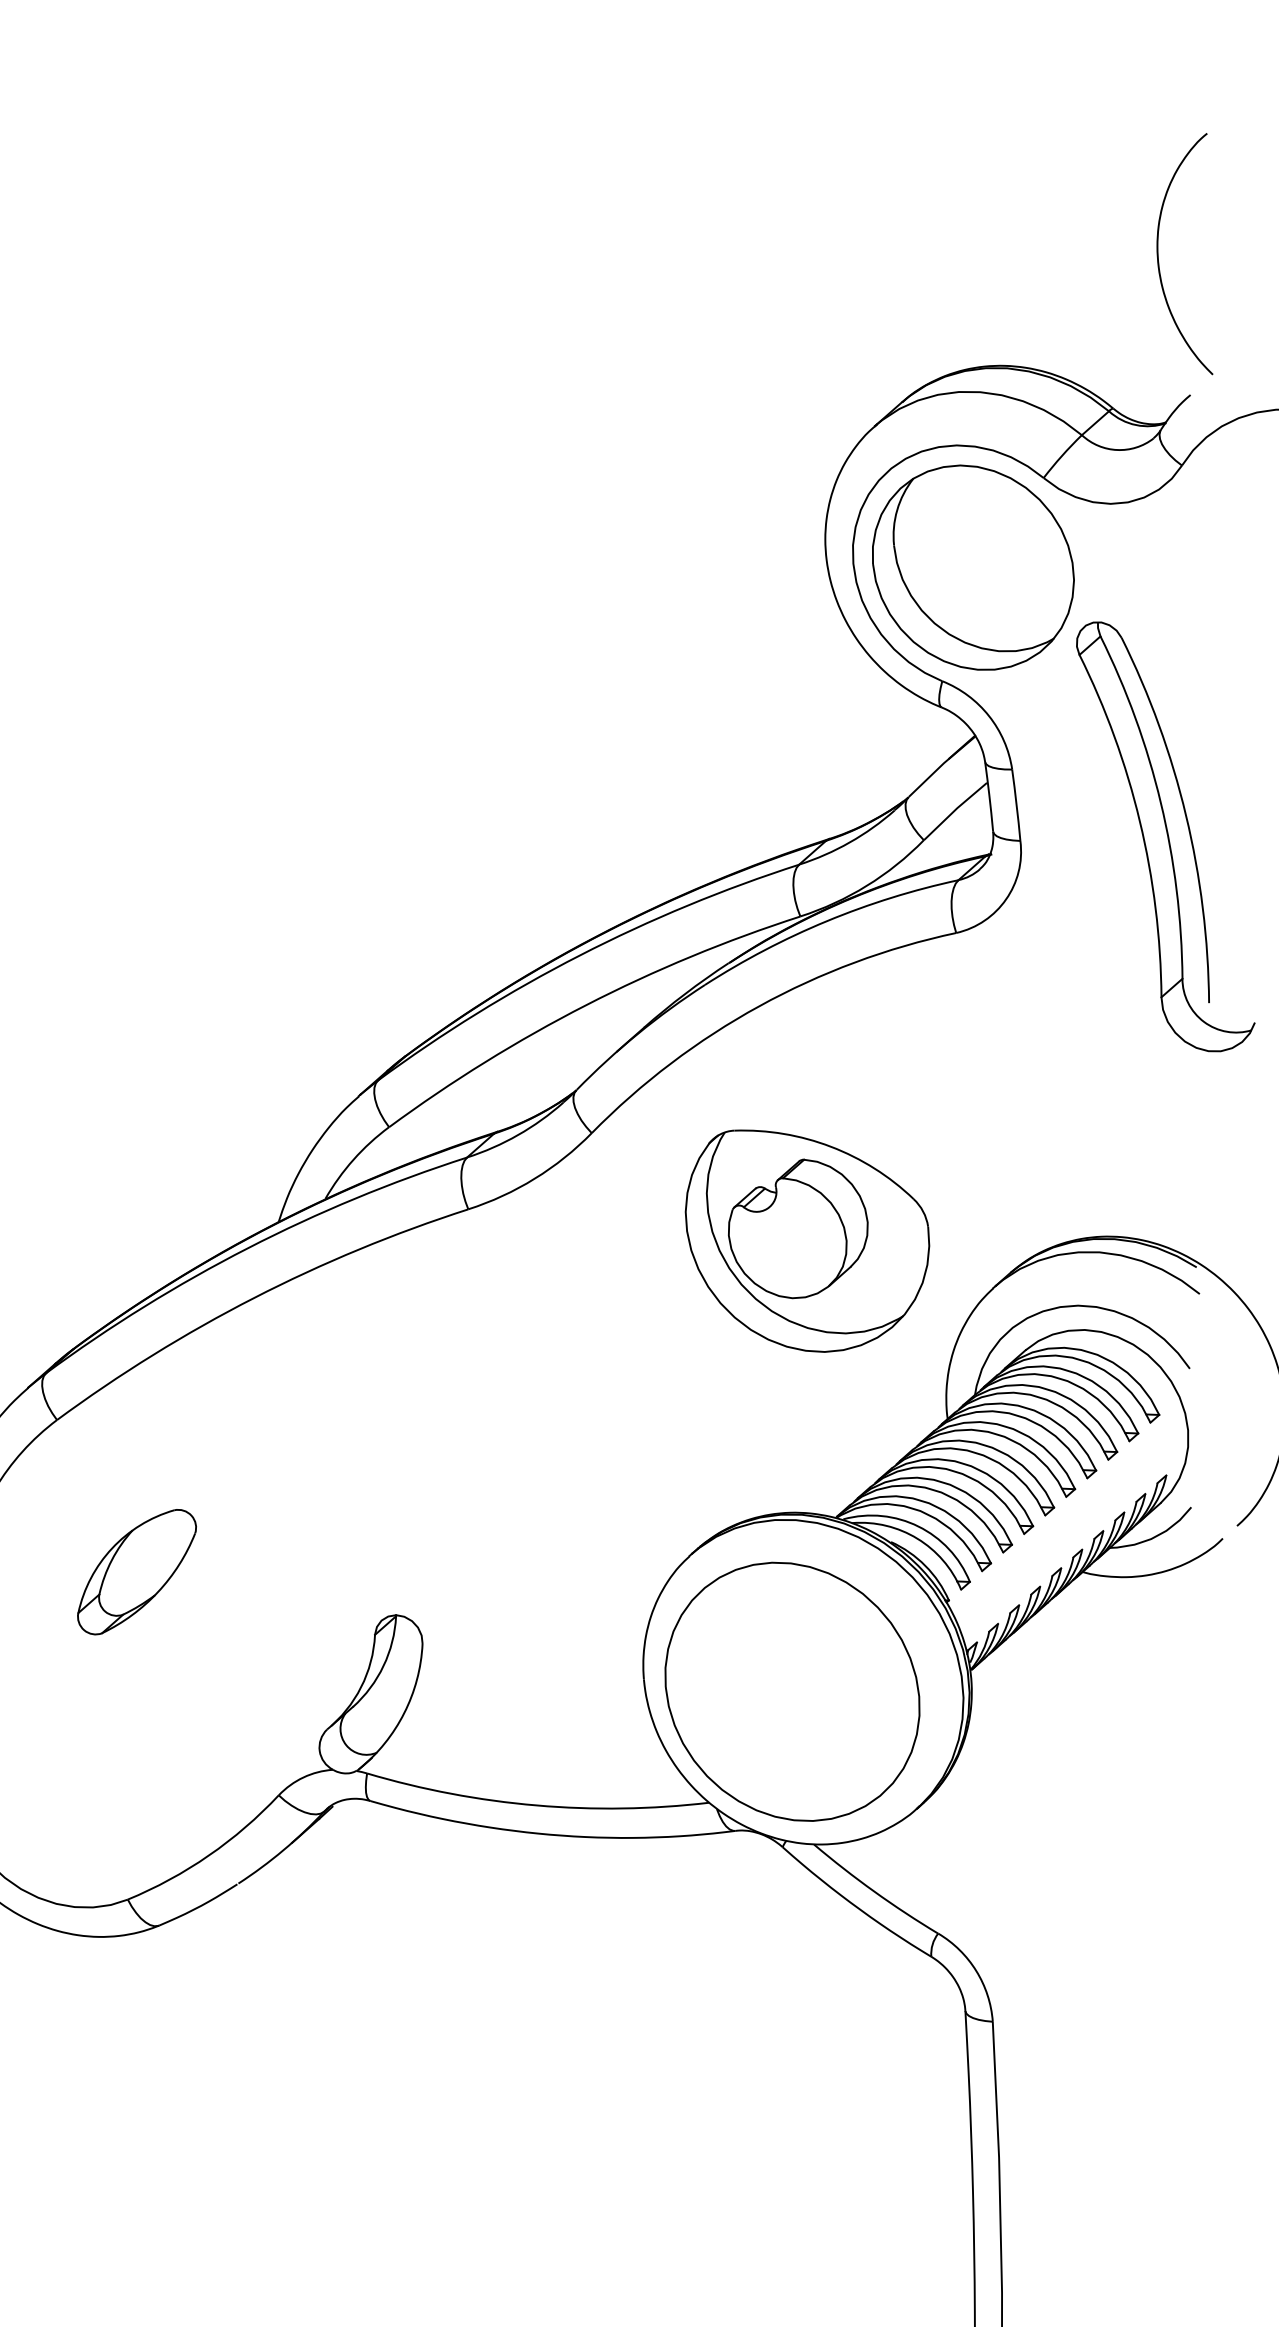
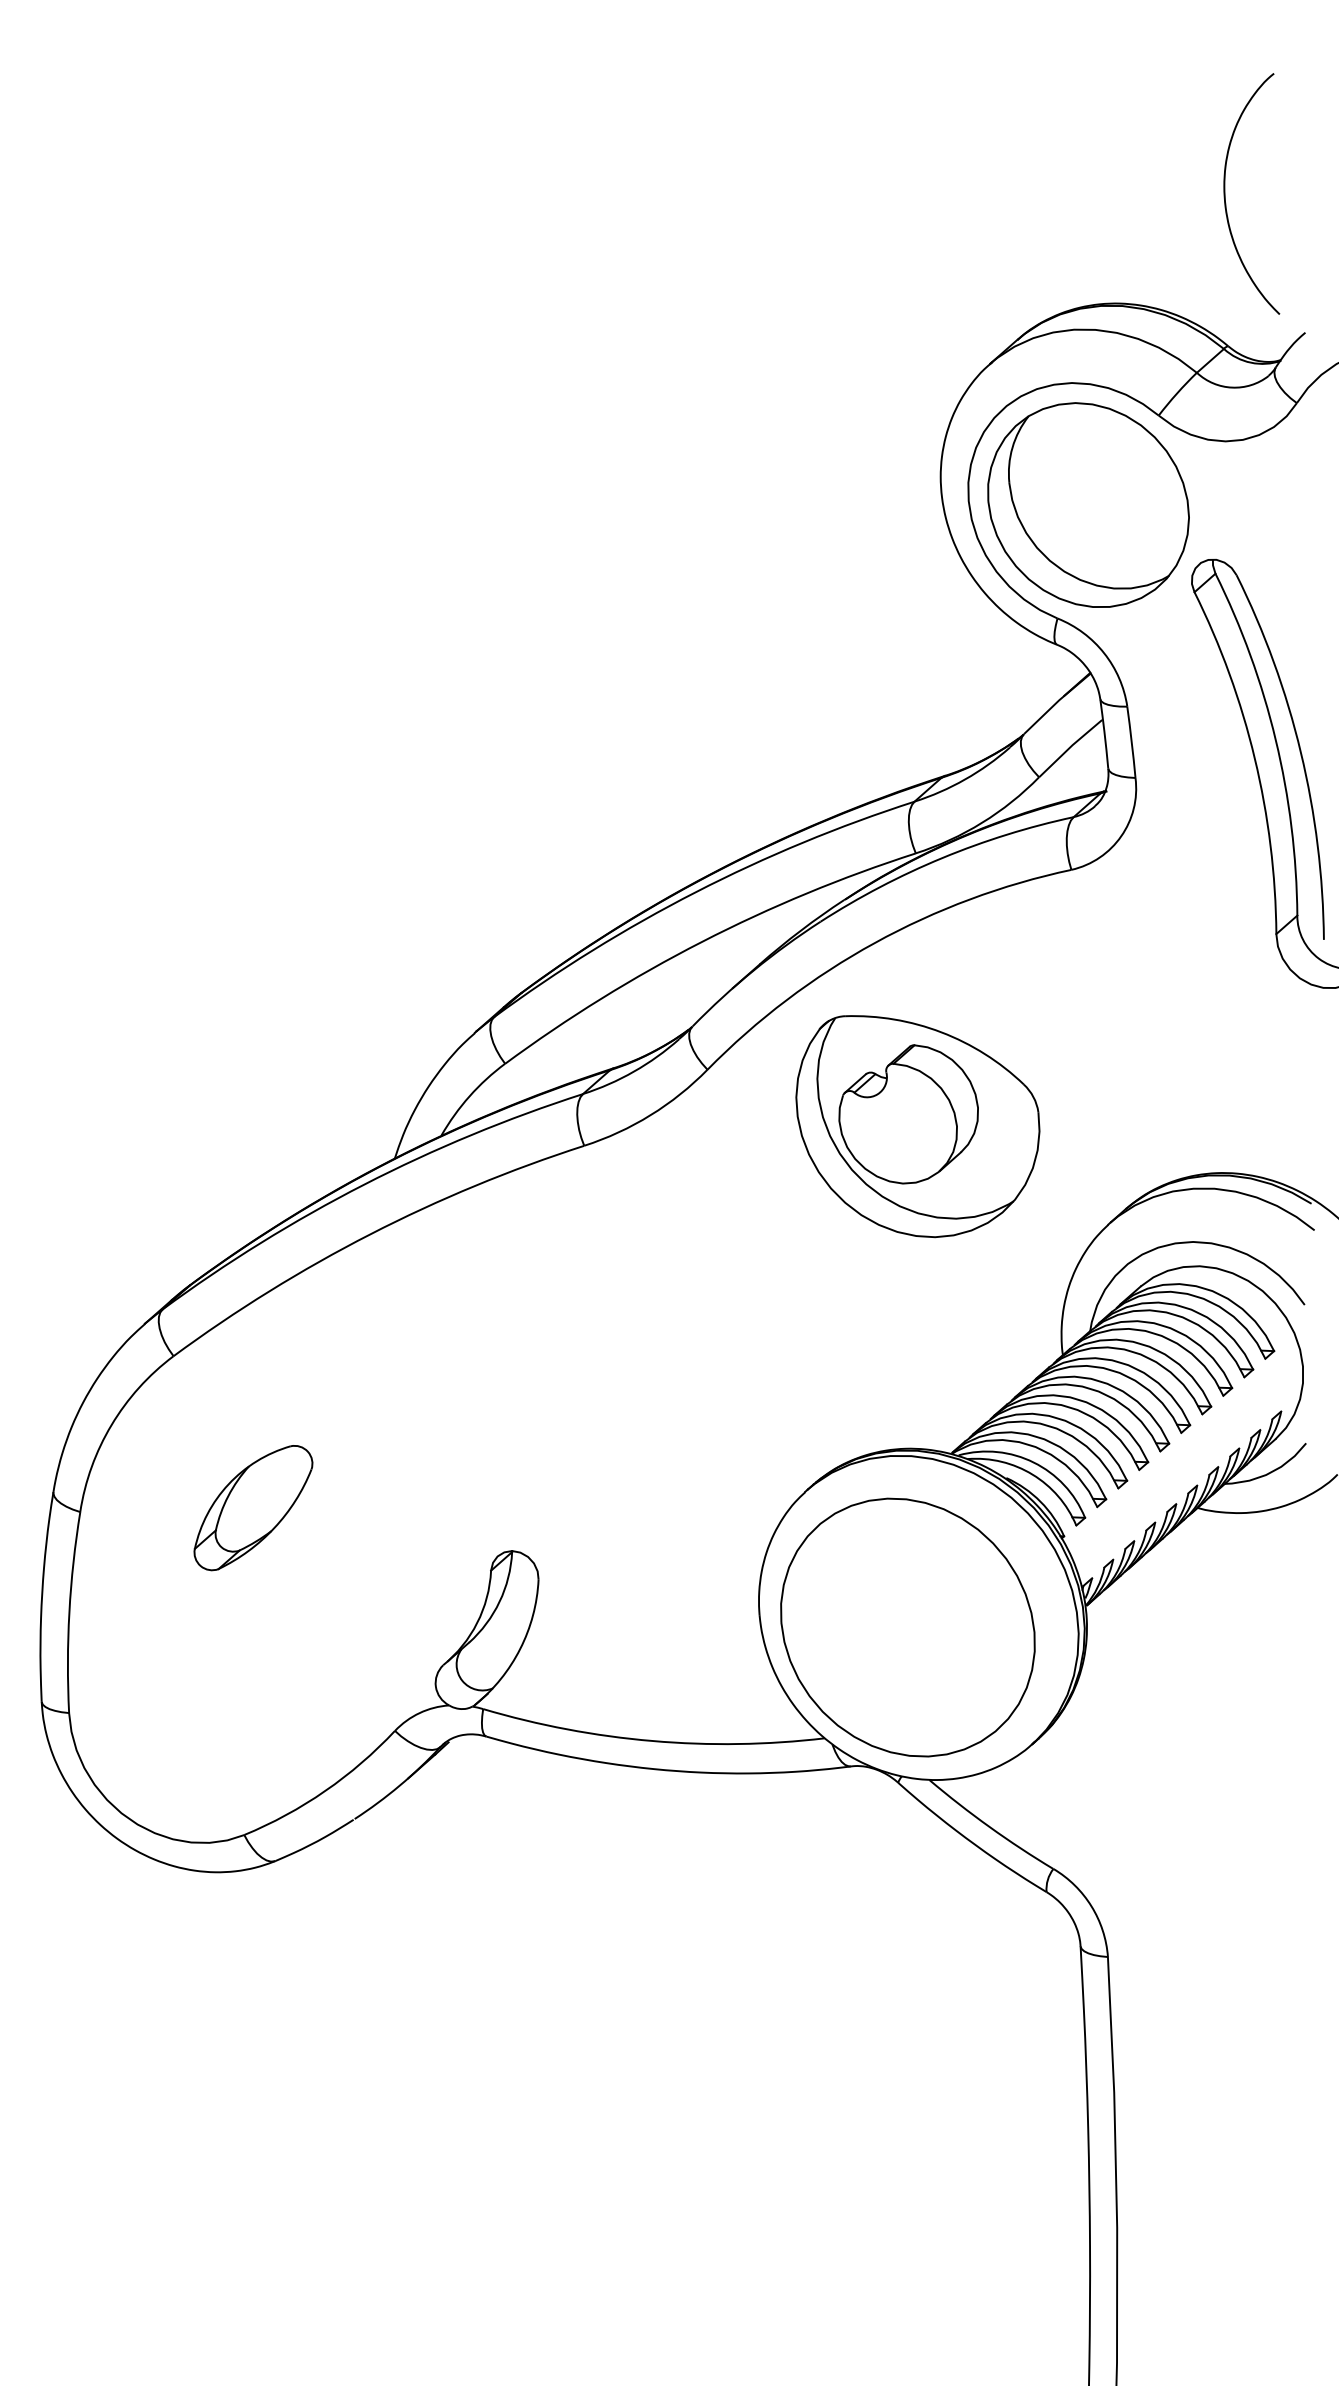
curve: (1158, 253) -> (1225, 193), moved
part: (807, 1241) -> (917, 1126), moved

